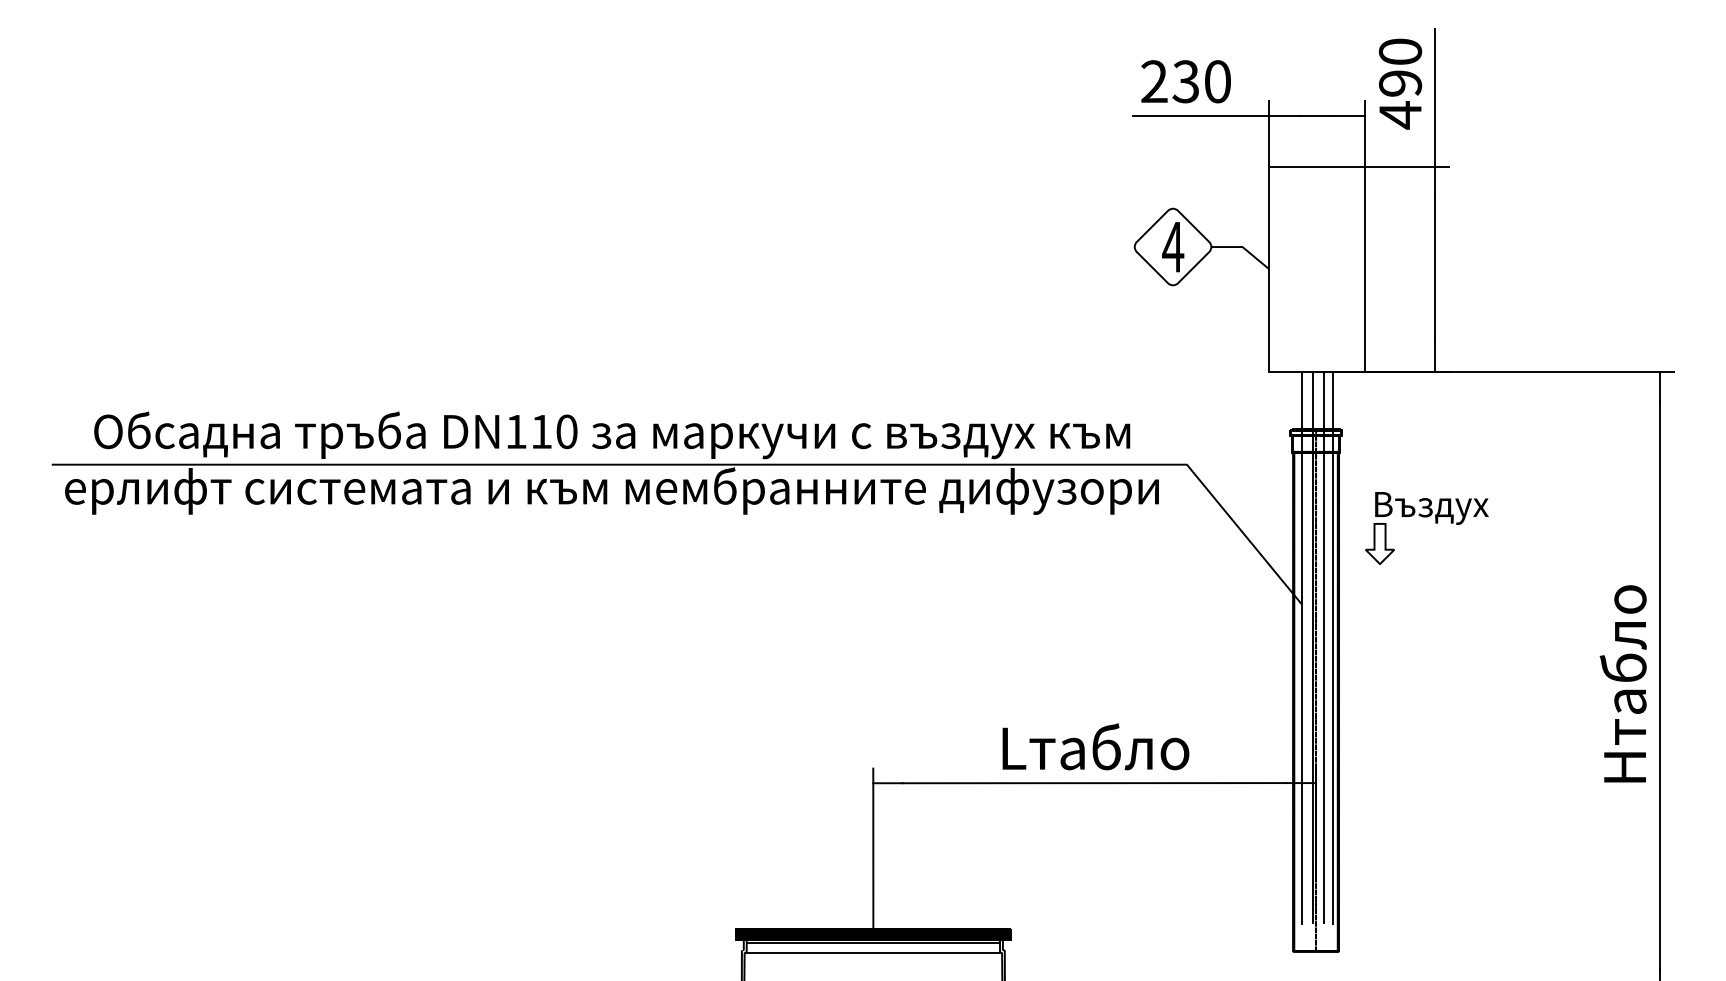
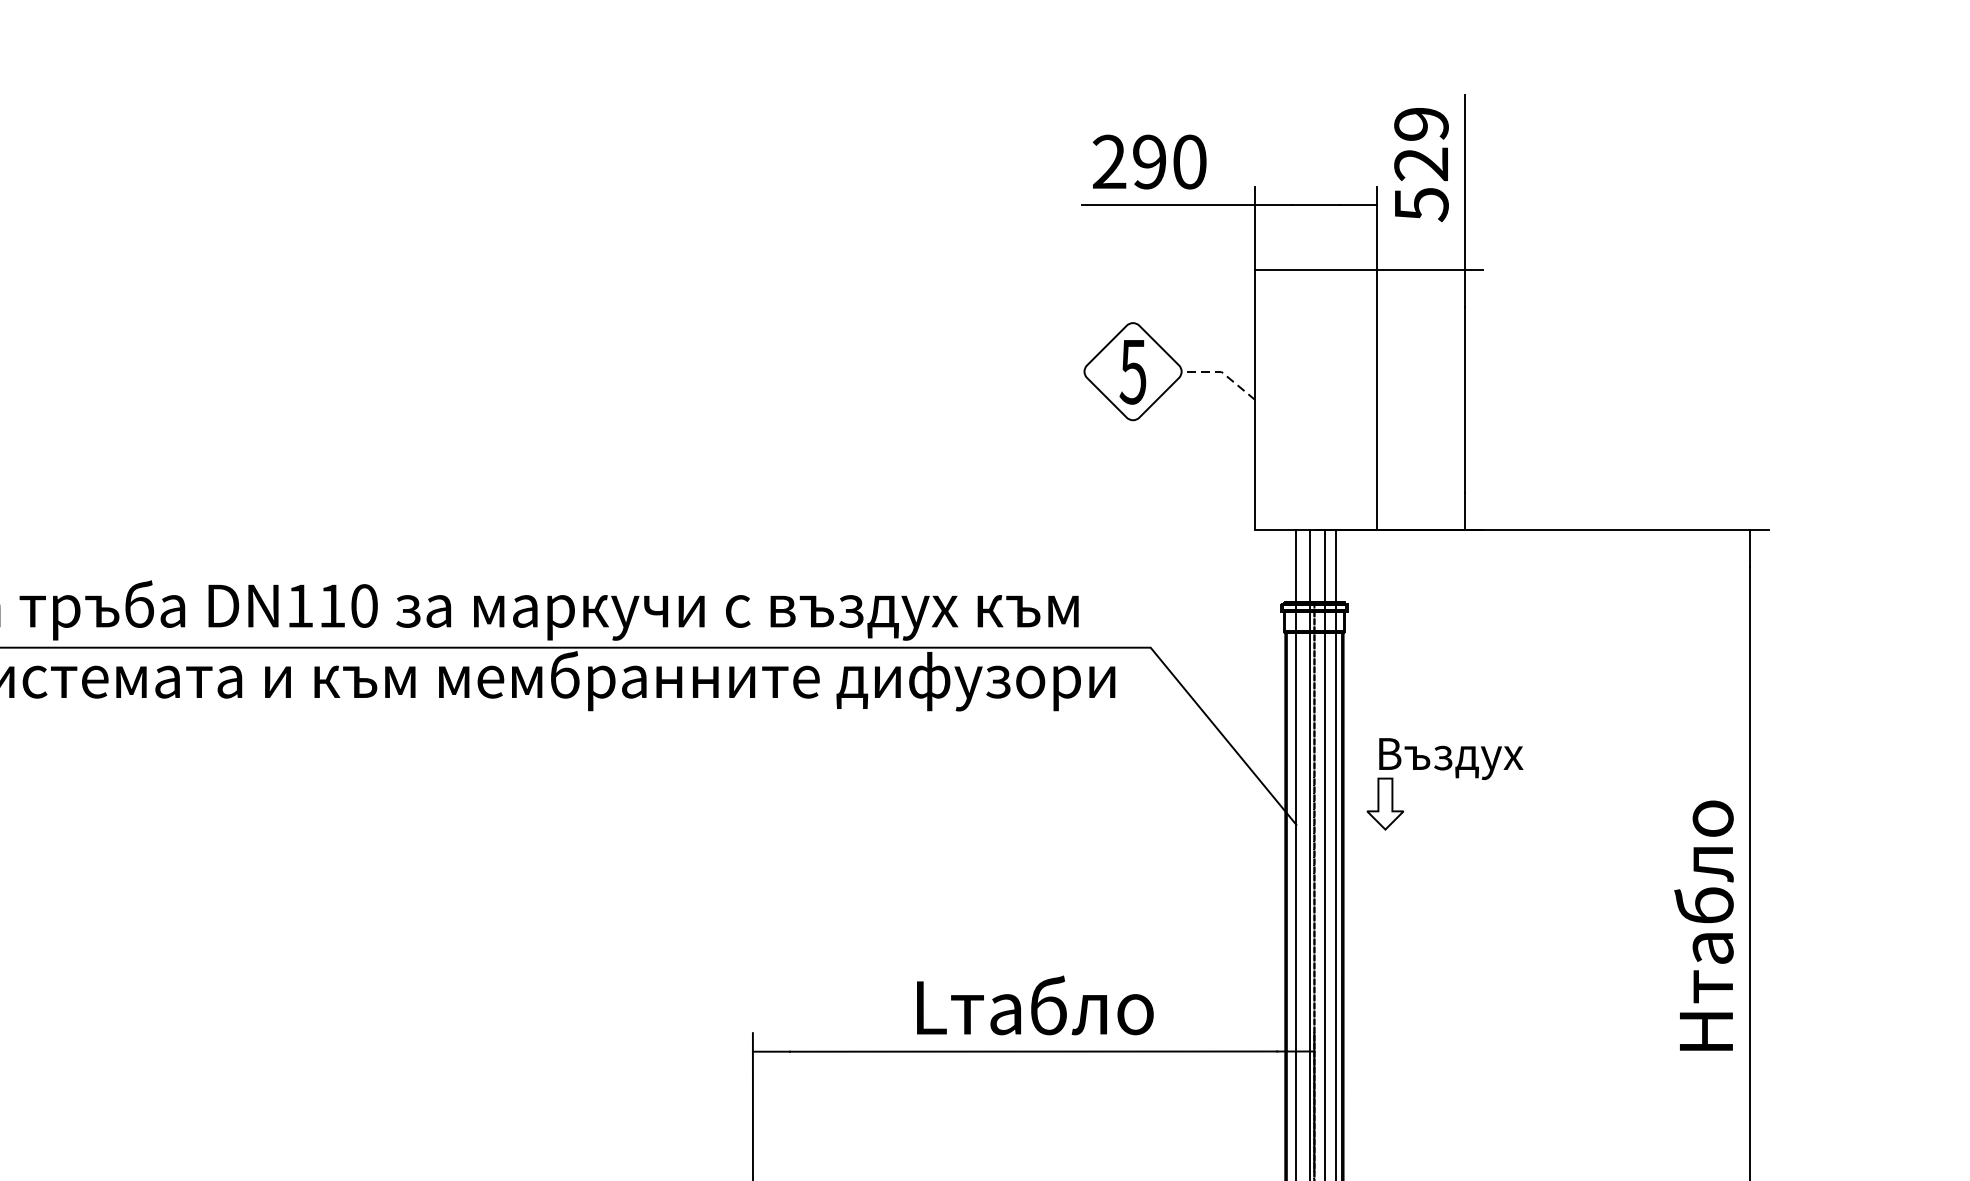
text: (1185, 81) -> (1148, 161), 230 -> 290
text: (1400, 83) -> (1421, 164), 490 -> 529
text: (1173, 247) -> (1133, 372), 4 -> 5
line: (1243, 247) -> (1222, 372), solid -> dashed
part: (1435, 523) -> (1455, 778), moved

